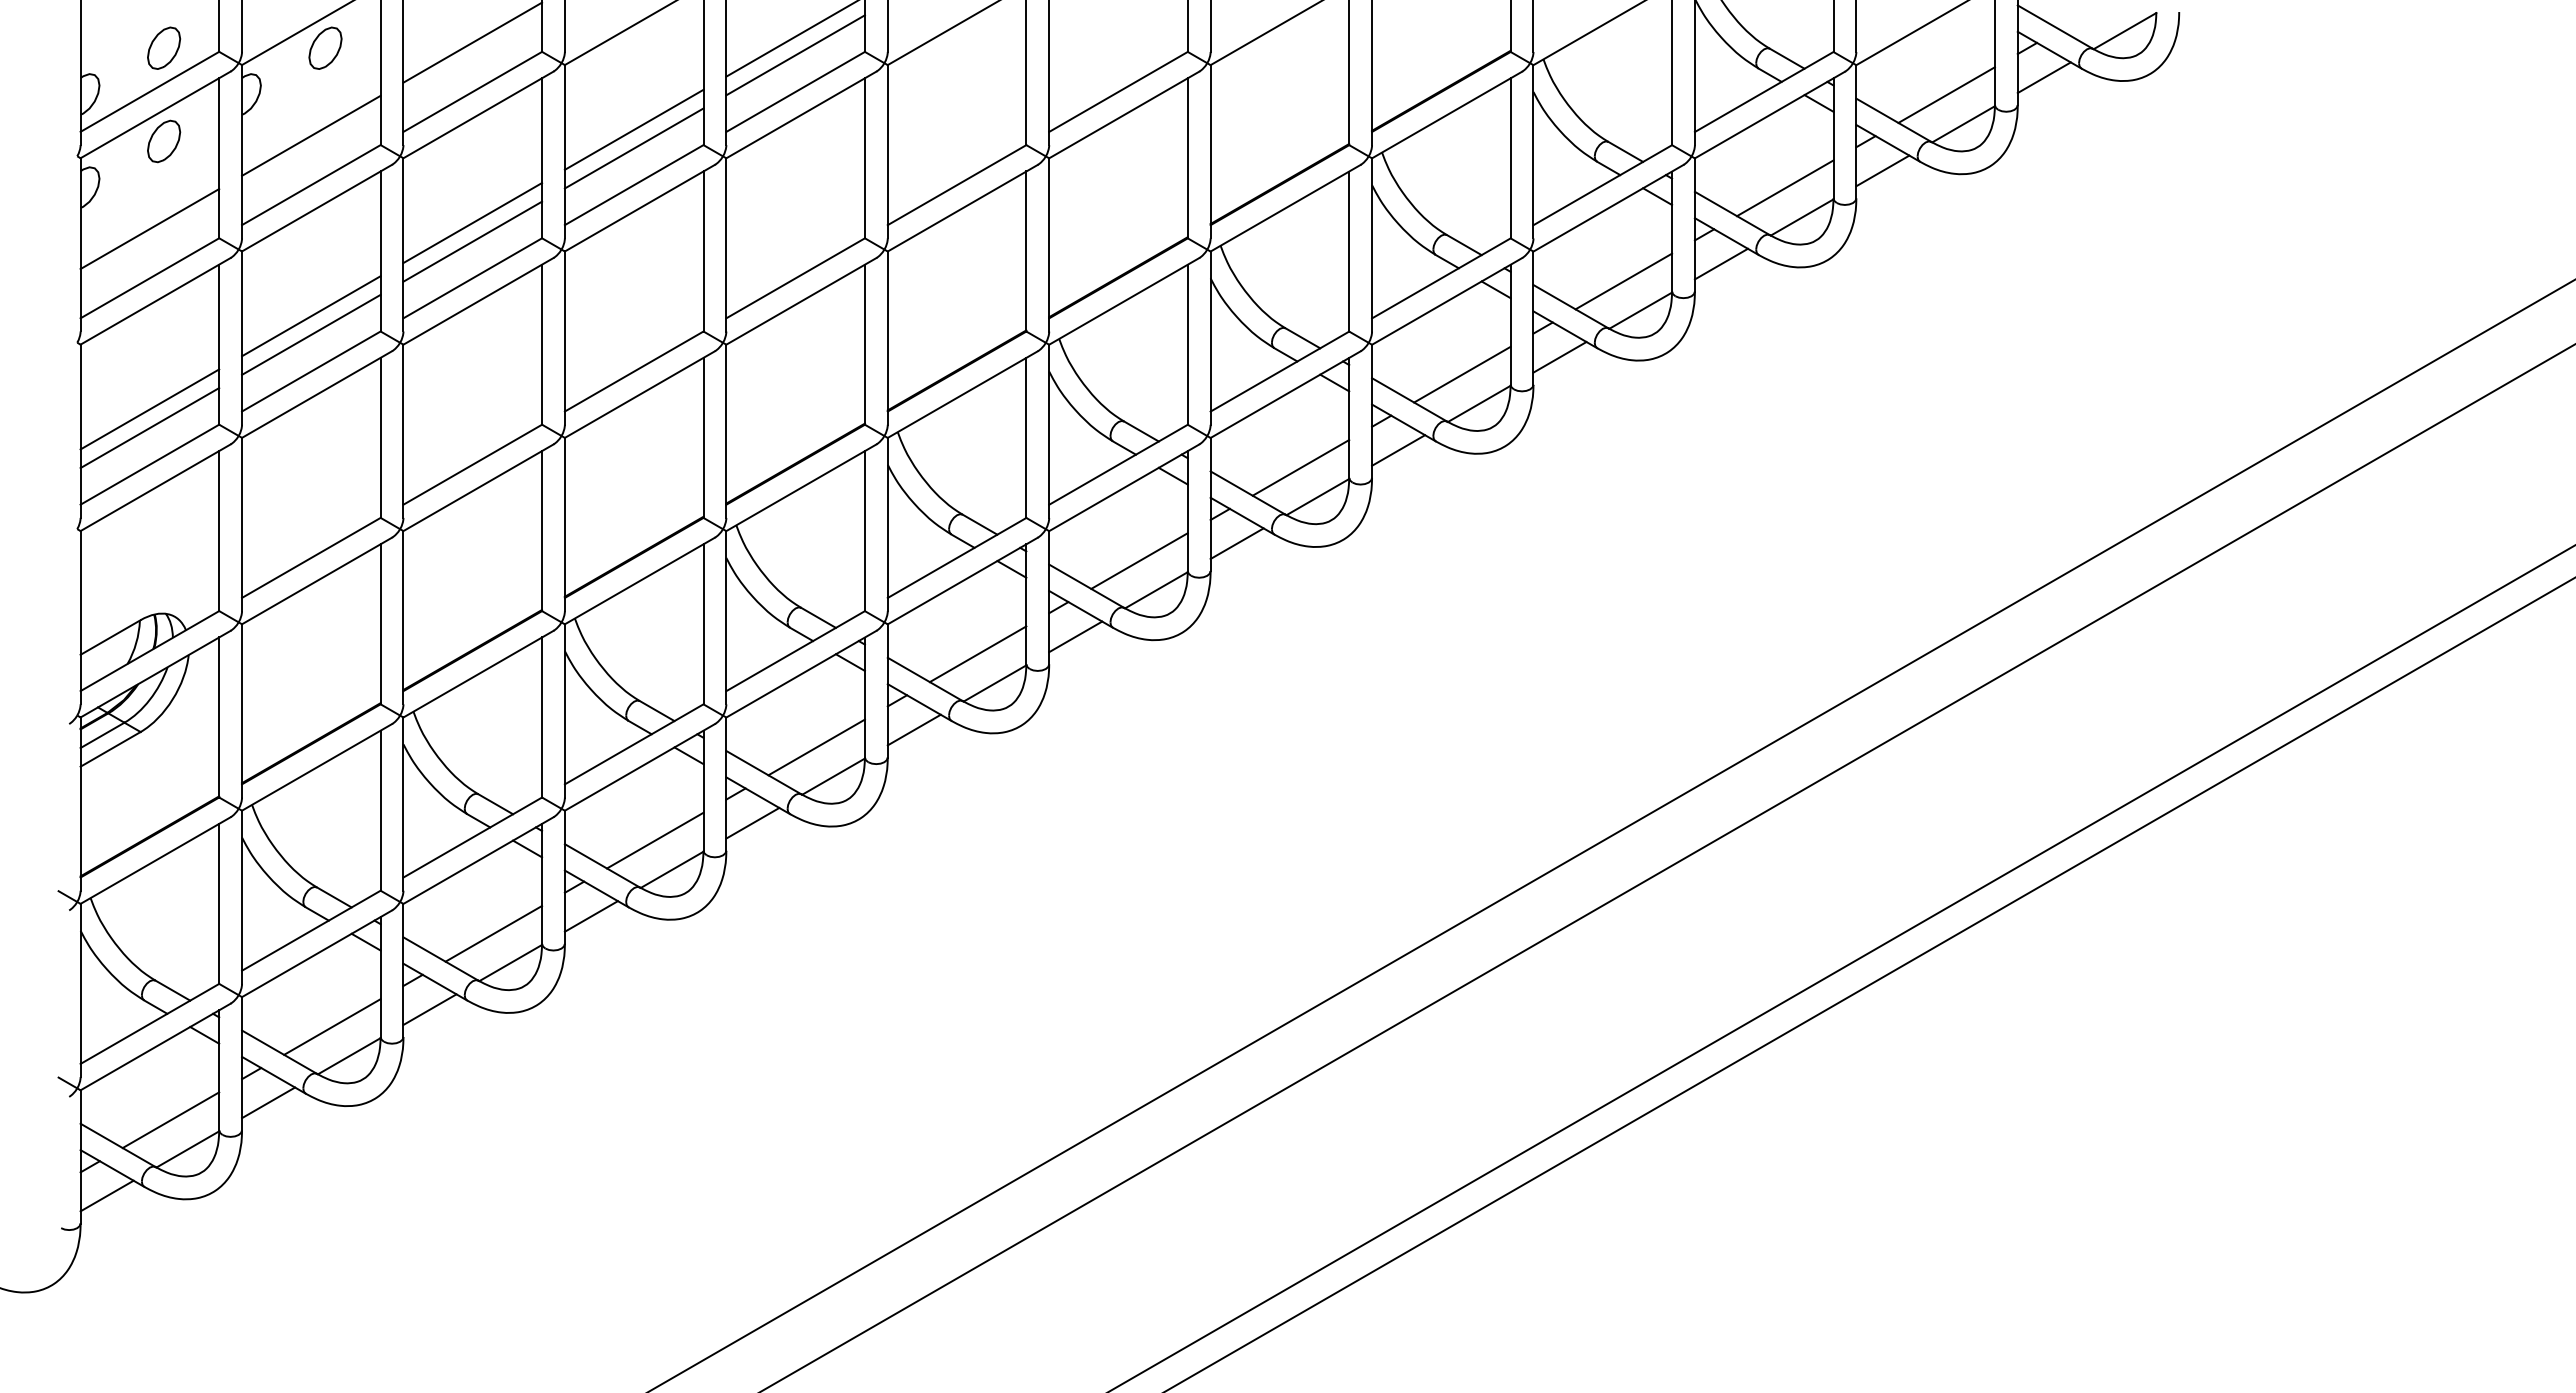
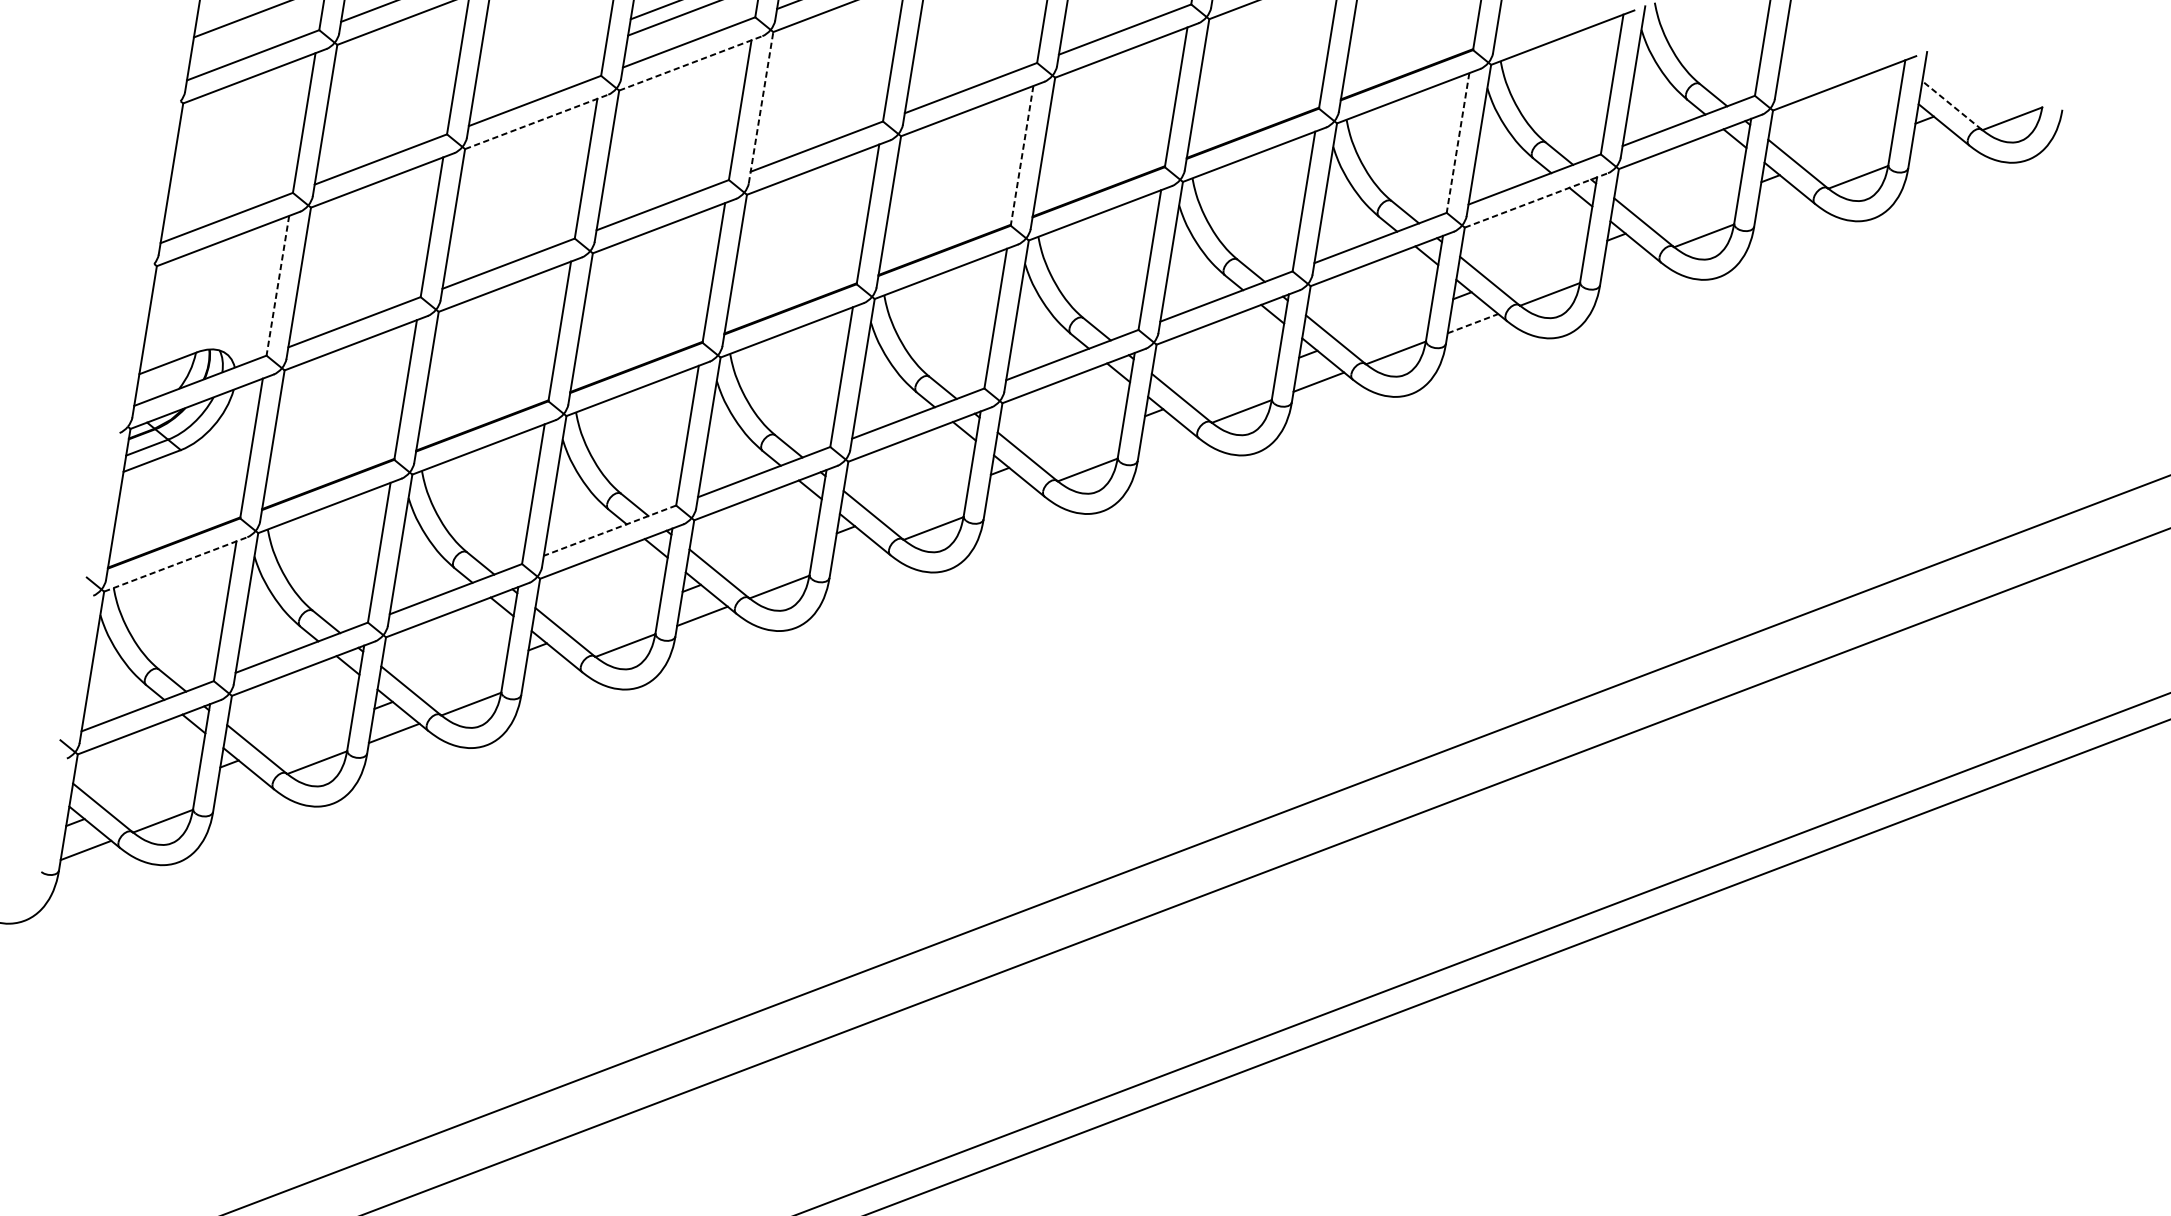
line: (2054, 26) -> (1951, 104), solid -> dashed
line: (2043, 77) -> (1934, 147), removed
line: (1946, 94) -> (1847, 148), removed
line: (1510, 158) -> (1457, 143), solid -> dashed
line: (1882, 170) -> (1780, 206), removed
line: (1785, 188) -> (1693, 208), removed
line: (639, 208) -> (690, 63), solid -> dashed
line: (1608, 208) -> (1536, 200), solid -> dashed
line: (472, 223) -> (542, 53), removed
line: (472, 241) -> (539, 68), removed
line: (726, 244) -> (761, 107), solid -> dashed
line: (1026, 252) -> (1022, 156), solid -> dashed
line: (1720, 263) -> (1626, 264), removed
line: (1623, 281) -> (1539, 266), removed
line: (478, 301) -> (536, 122), solid -> dashed
line: (311, 316) -> (388, 111), removed
line: (311, 334) -> (386, 127), removed
line: (1560, 357) -> (1473, 323), solid -> dashed
line: (1462, 374) -> (1385, 324), removed
line: (149, 409) -> (234, 169), removed
line: (149, 428) -> (231, 186), removed
line: (1300, 467) -> (1230, 383), removed
line: (219, 531) -> (278, 286), solid -> dashed
line: (1236, 543) -> (1164, 440), removed
line: (1139, 560) -> (1077, 441), removed
line: (1075, 636) -> (1010, 498), removed
line: (977, 654) -> (922, 500), removed
line: (913, 729) -> (855, 557), removed
line: (633, 744) -> (609, 530), solid -> dashed
line: (816, 747) -> (768, 559), removed
line: (655, 840) -> (615, 617), removed
line: (155, 860) -> (175, 564), solid -> dashed
line: (590, 916) -> (547, 674), removed
line: (493, 933) -> (460, 675), removed
line: (332, 1026) -> (306, 734), removed
line: (268, 1102) -> (240, 791), removed
line: (170, 1120) -> (152, 793), removed

